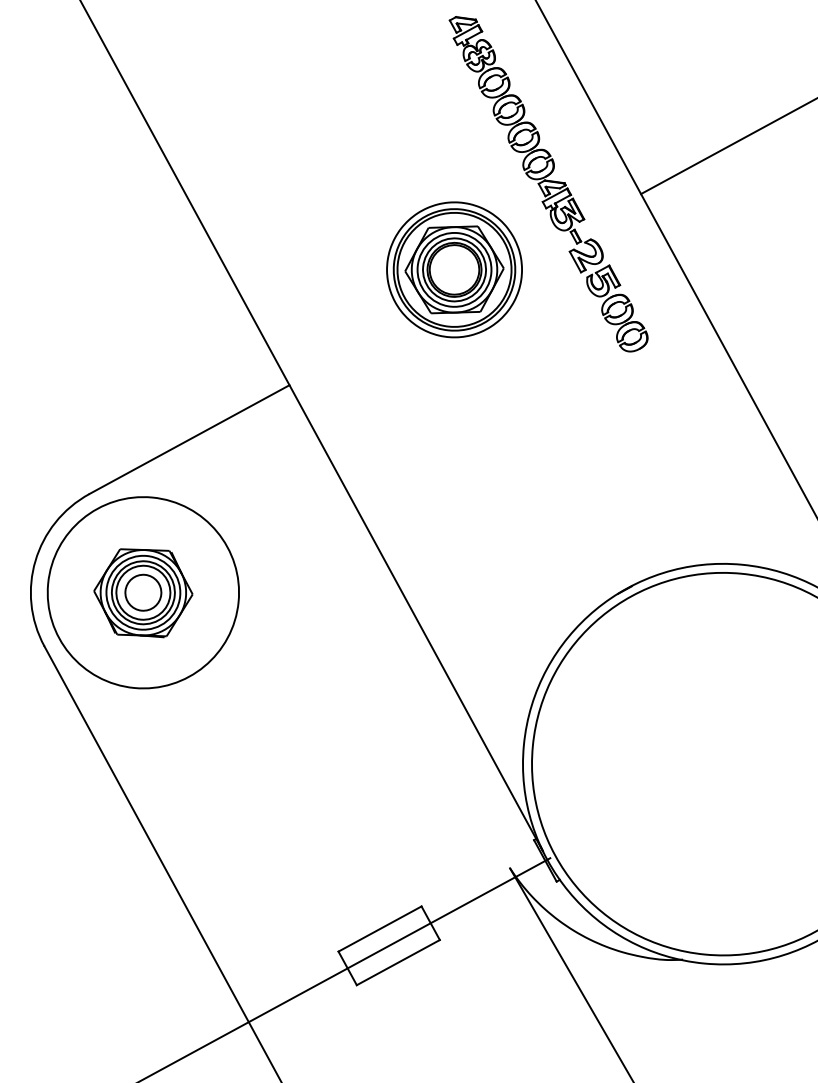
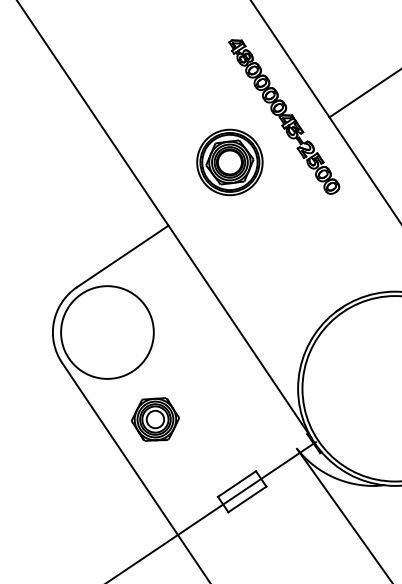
part: (453, 269) -> (229, 162), moved
part: (143, 592) -> (155, 419), moved

